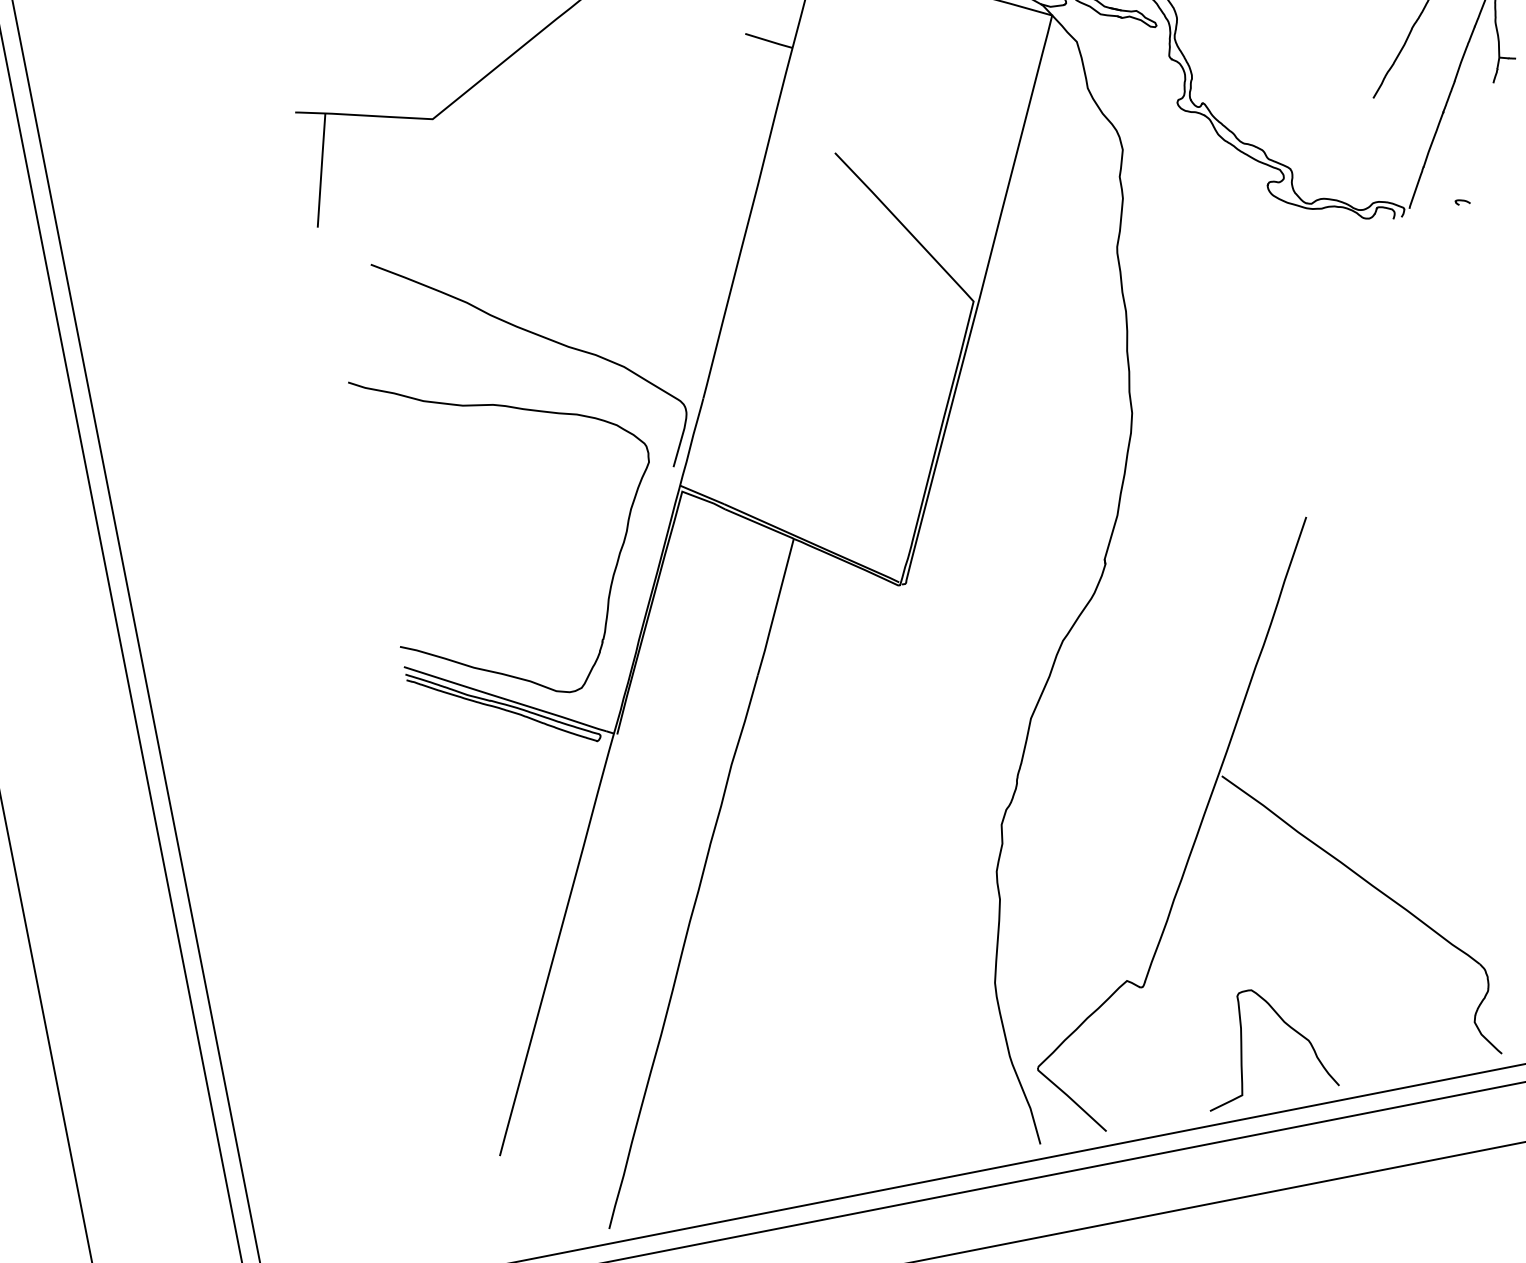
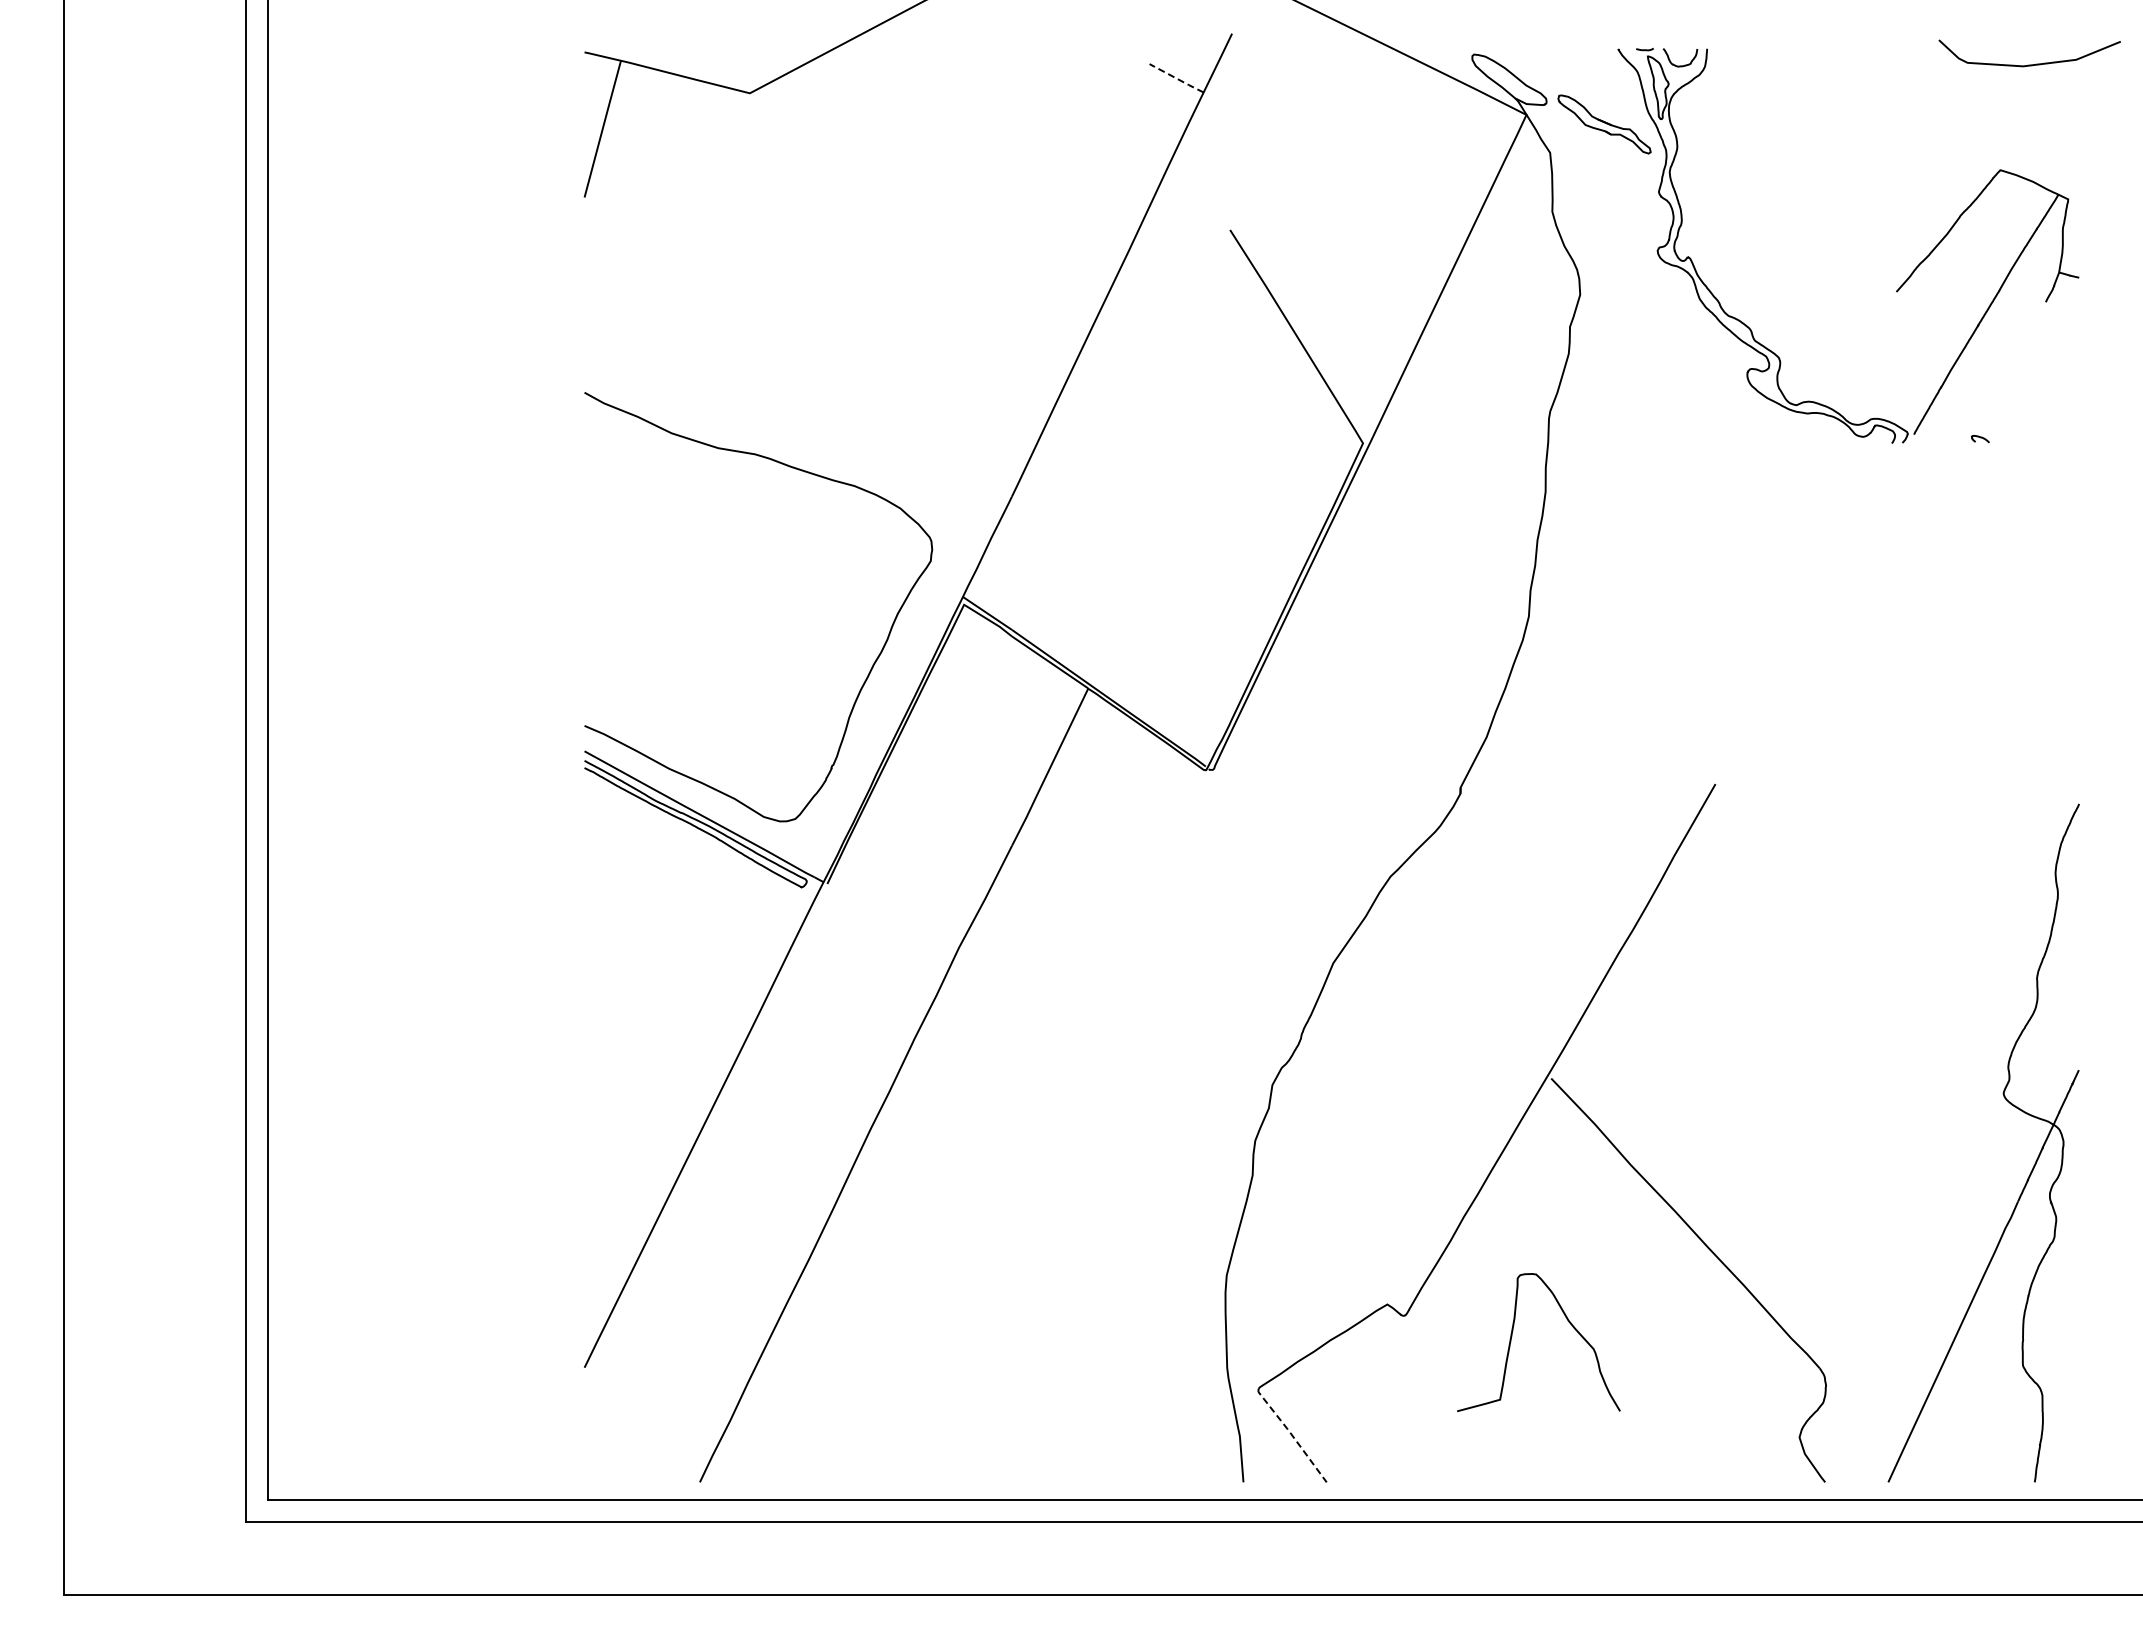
line: (768, 41) -> (1176, 78), solid -> dashed
curve: (543, 338) -> (832, 385), removed
curve: (1242, 1043) -> (1512, 1336), moved
line: (1071, 1098) -> (1291, 1434), solid -> dashed

